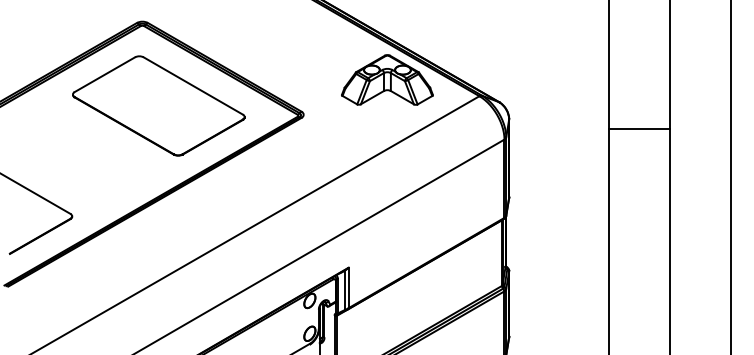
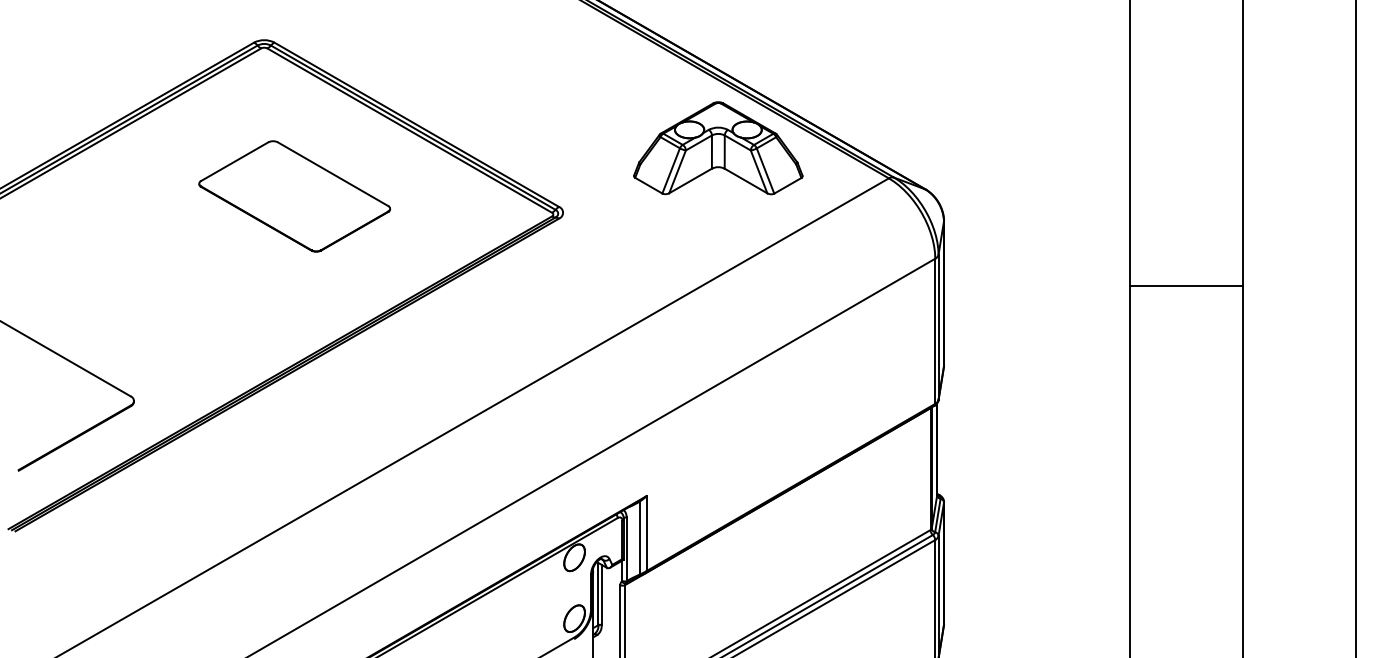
part: (158, 105) -> (294, 195), size x0.6
line: (639, 129) -> (1185, 286), moved

